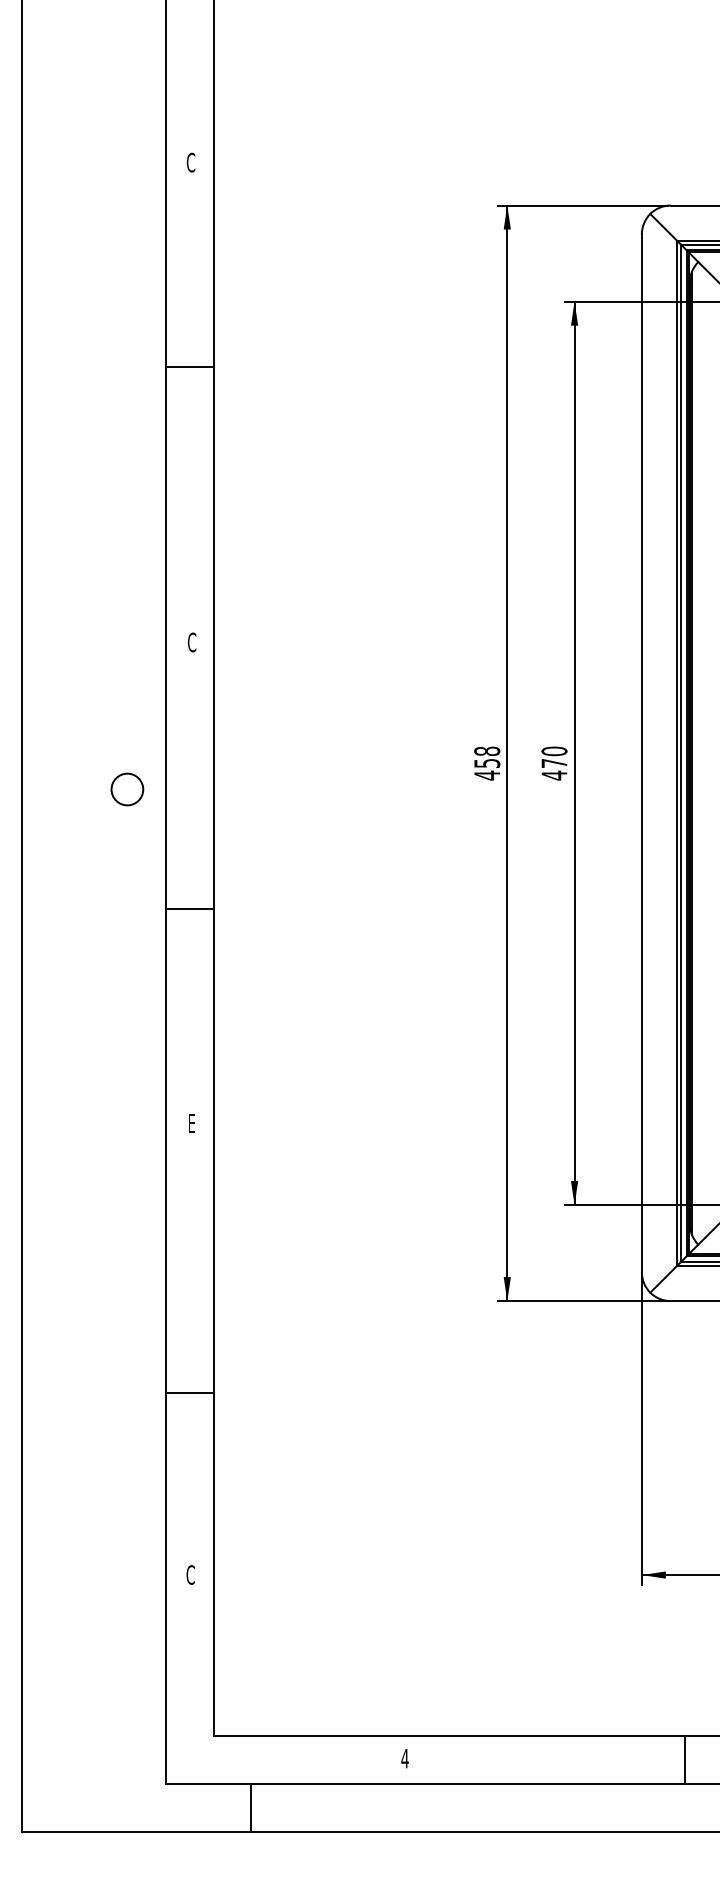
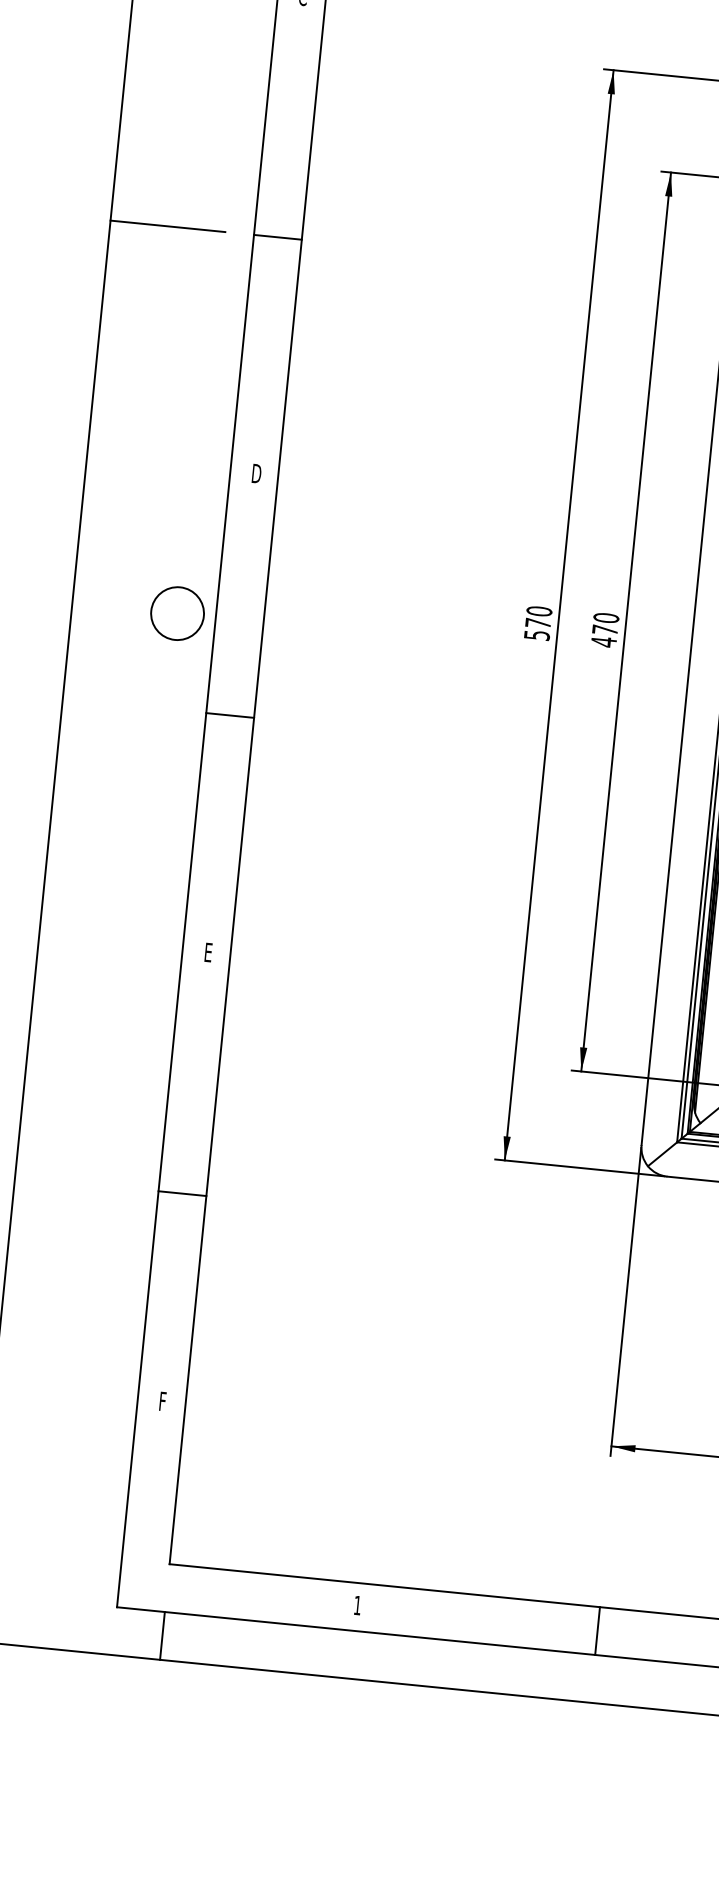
line: (189, 367) -> (277, 237), moved
line: (78, 405) -> (167, 226), added
text: (192, 642) -> (257, 473), C -> D
text: (487, 763) -> (538, 623), 458 -> 570
circle: (127, 789) -> (177, 613), size x1.67
line: (189, 908) -> (229, 715), moved
line: (189, 1393) -> (182, 1193), moved
text: (190, 1574) -> (162, 1400), C -> F
text: (404, 1758) -> (357, 1605), 4 -> 1
line: (685, 1760) -> (597, 1631), moved
line: (250, 1808) -> (162, 1636), moved

